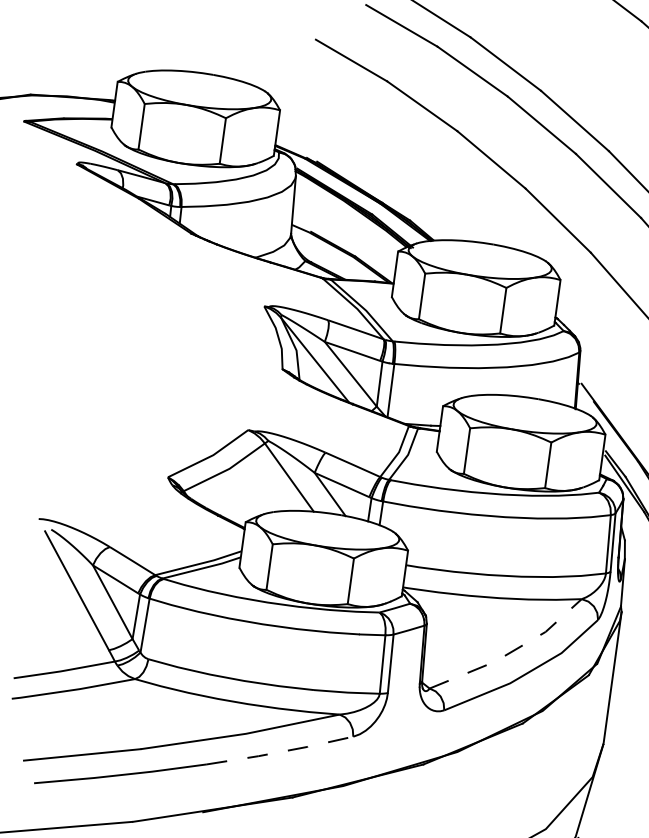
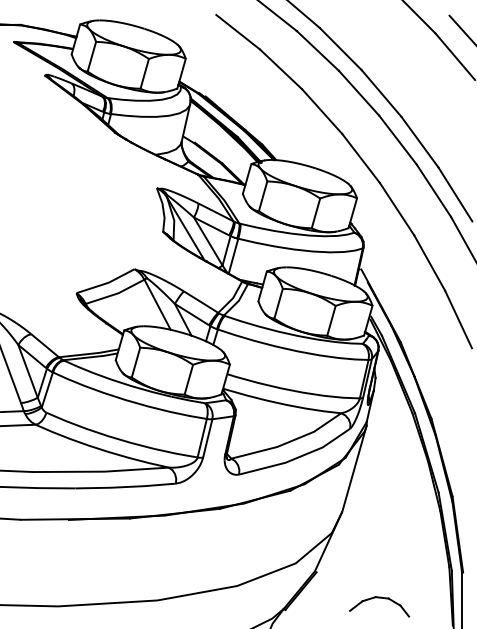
line: (511, 652) -> (289, 442), dashed -> solid
line: (279, 752) -> (125, 487), dashed -> solid

